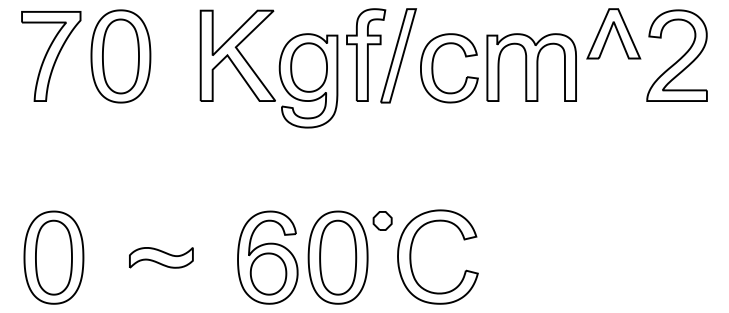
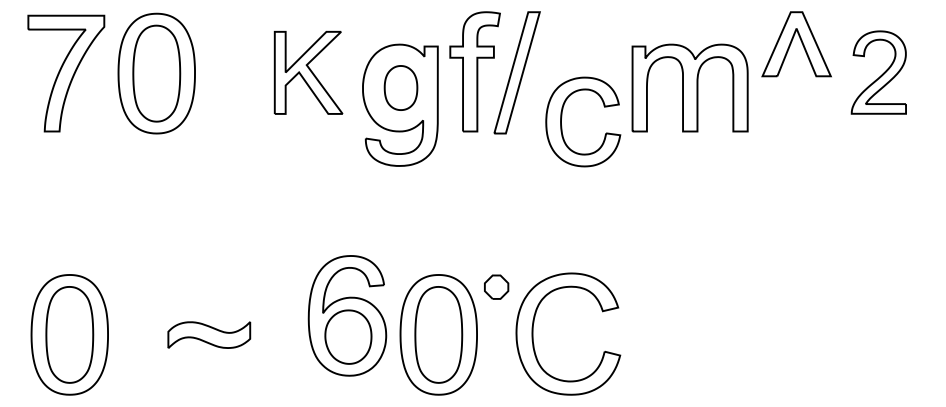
part: (237, 55) -> (308, 72), size x0.7
part: (676, 55) -> (878, 72), size x0.7
part: (433, 64) -> (562, 117), moved
part: (308, 67) -> (400, 87), size x0.7
part: (267, 257) -> (347, 315), moved

